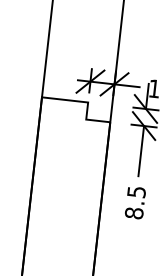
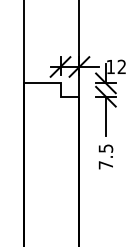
text: (133, 213) -> (105, 165), 8.5 -> 7.5

